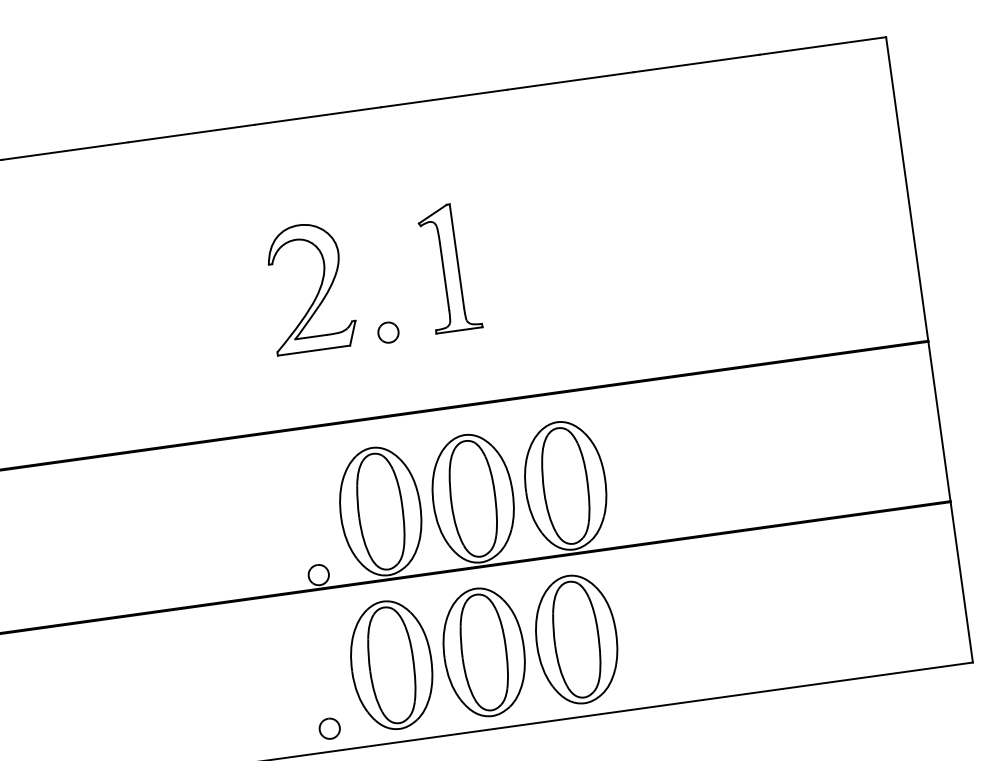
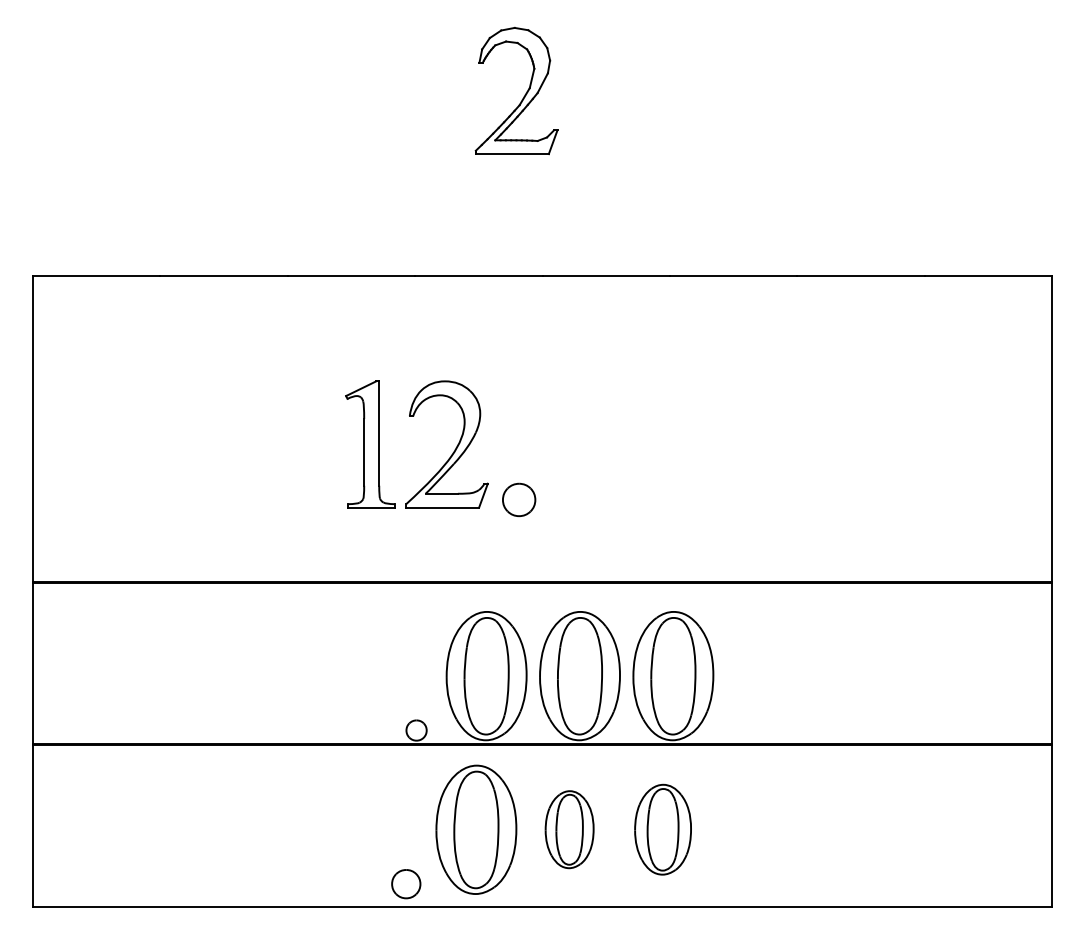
part: (449, 268) -> (370, 444), moved
part: (388, 332) -> (518, 499), size x1.6
part: (575, 639) -> (662, 829), size x0.7
part: (483, 652) -> (569, 829), size x0.6
part: (329, 728) -> (406, 884), size x1.4

